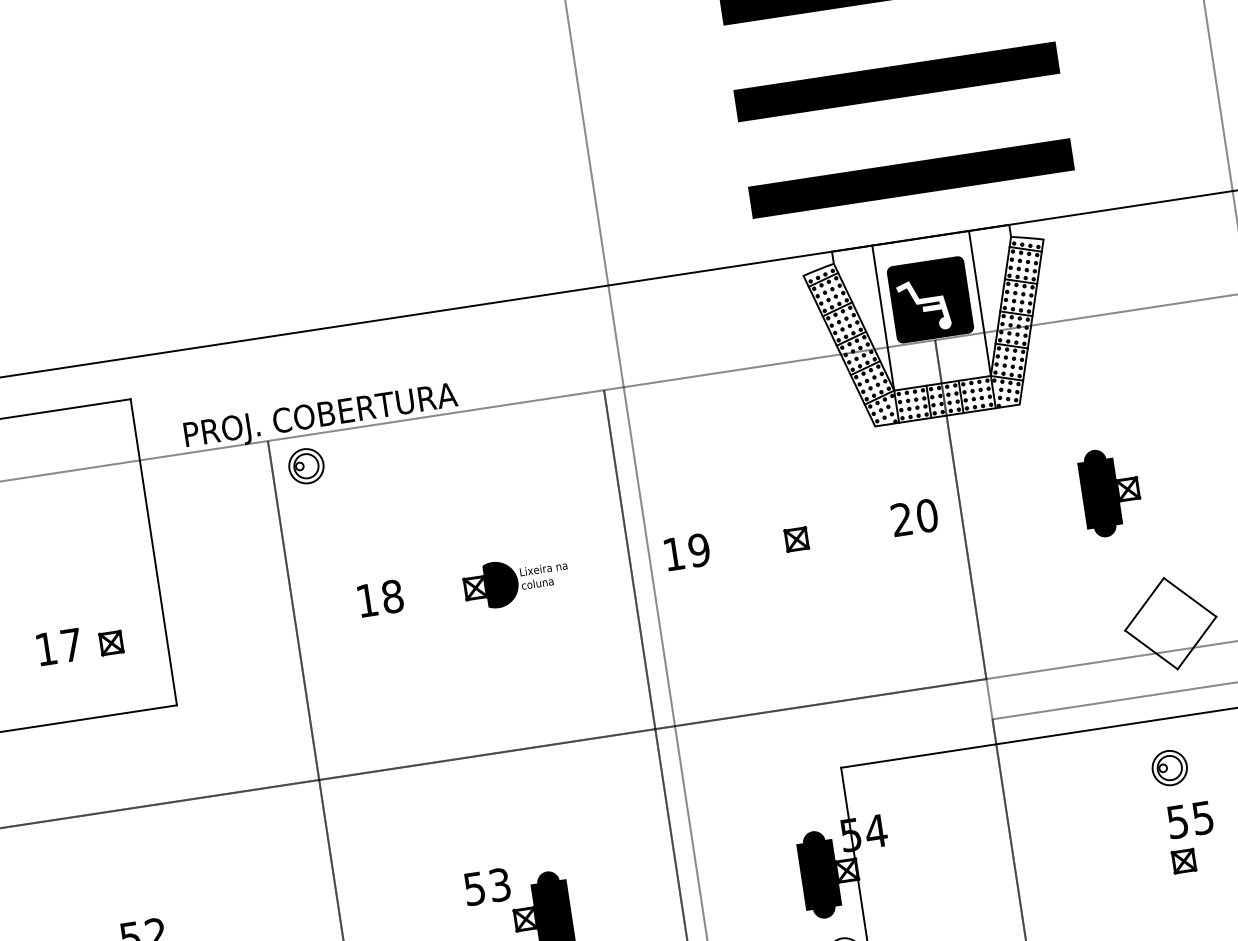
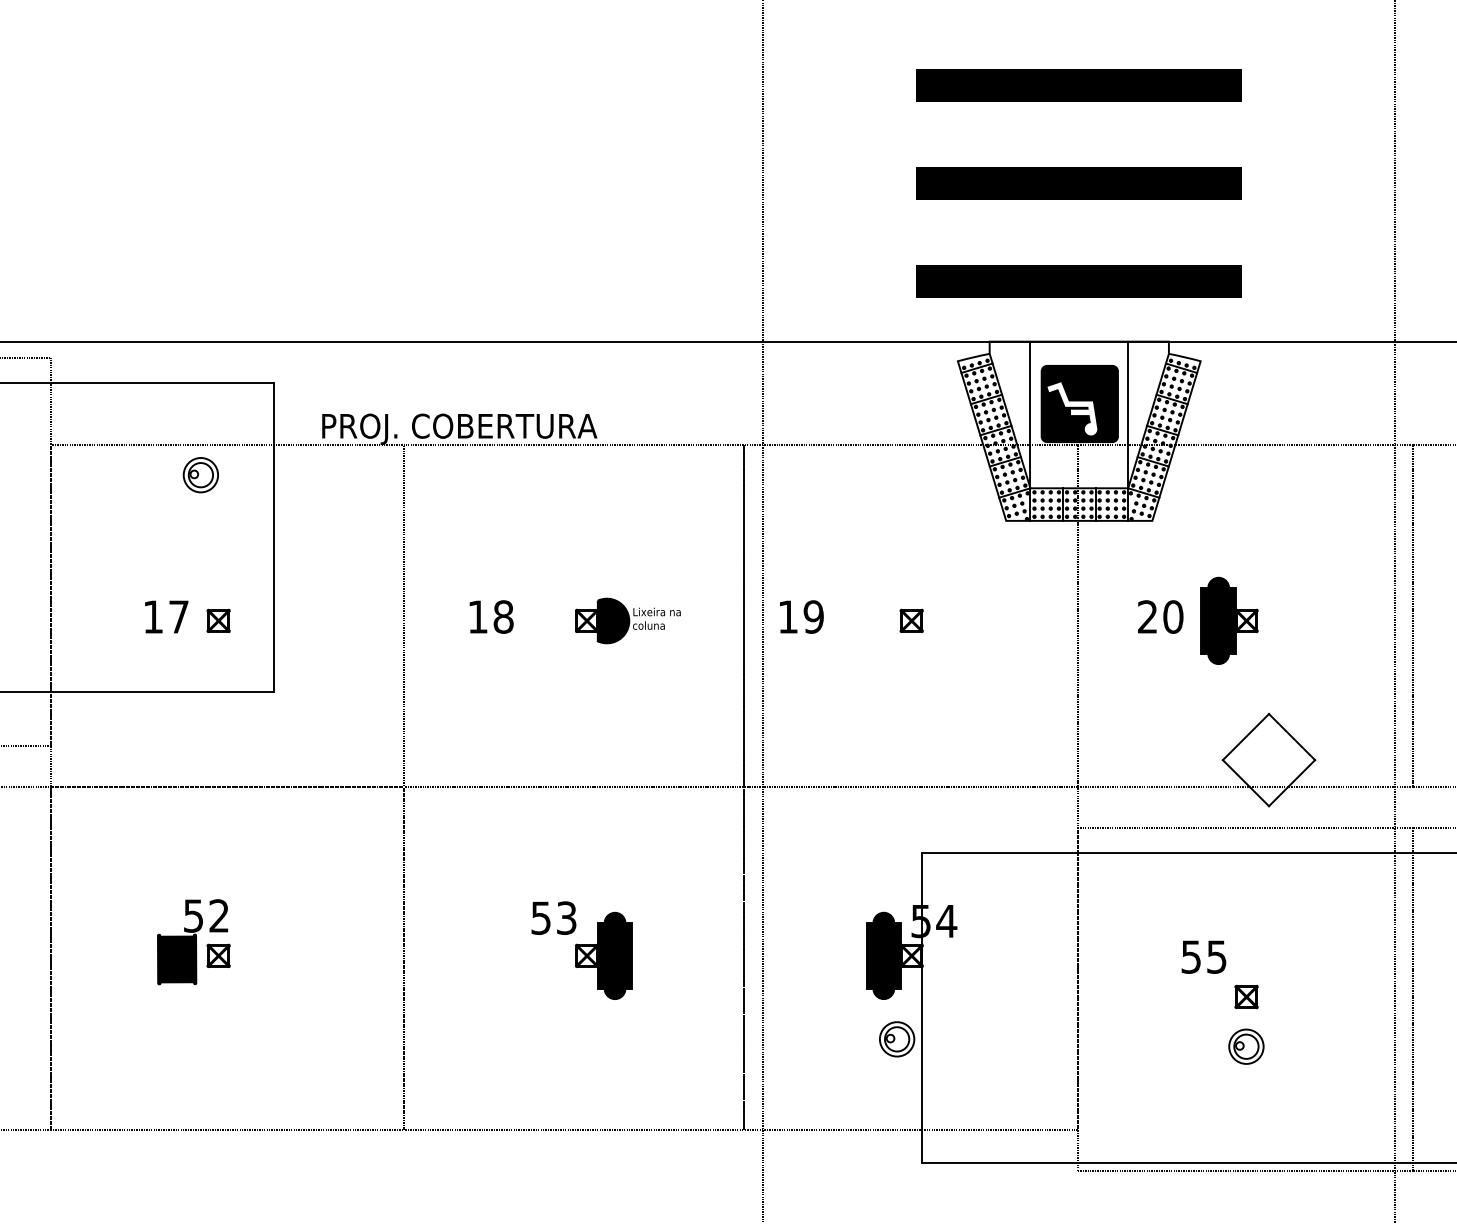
part: (306, 466) -> (200, 475), moved
text: (914, 517) -> (1160, 616), moved
part: (1169, 767) -> (1246, 1046), moved
text: (1189, 819) -> (1203, 956), moved

